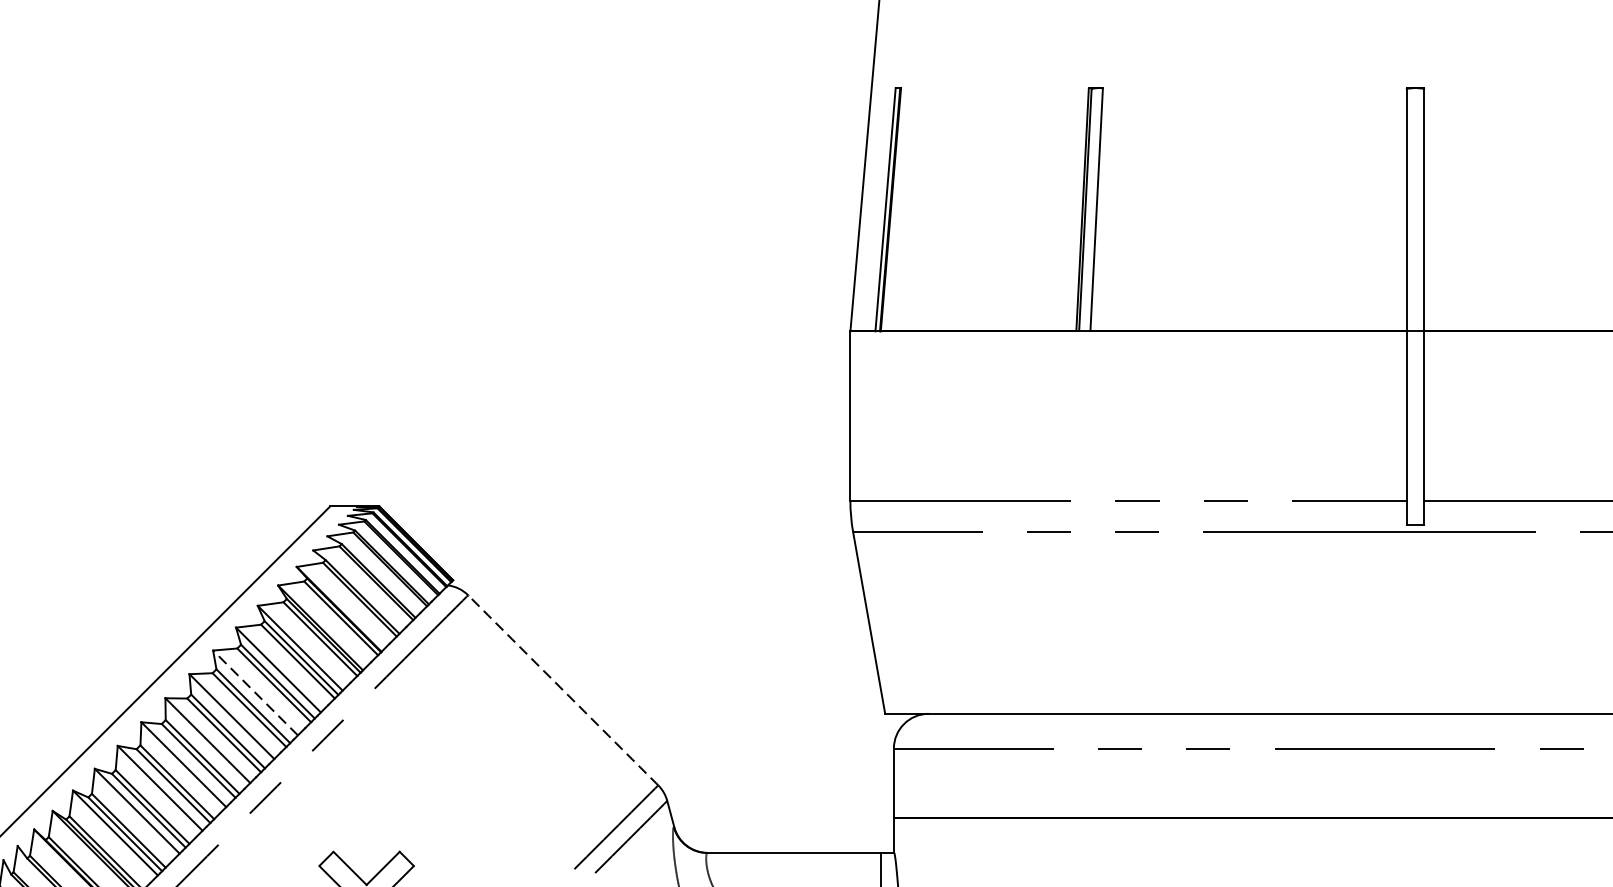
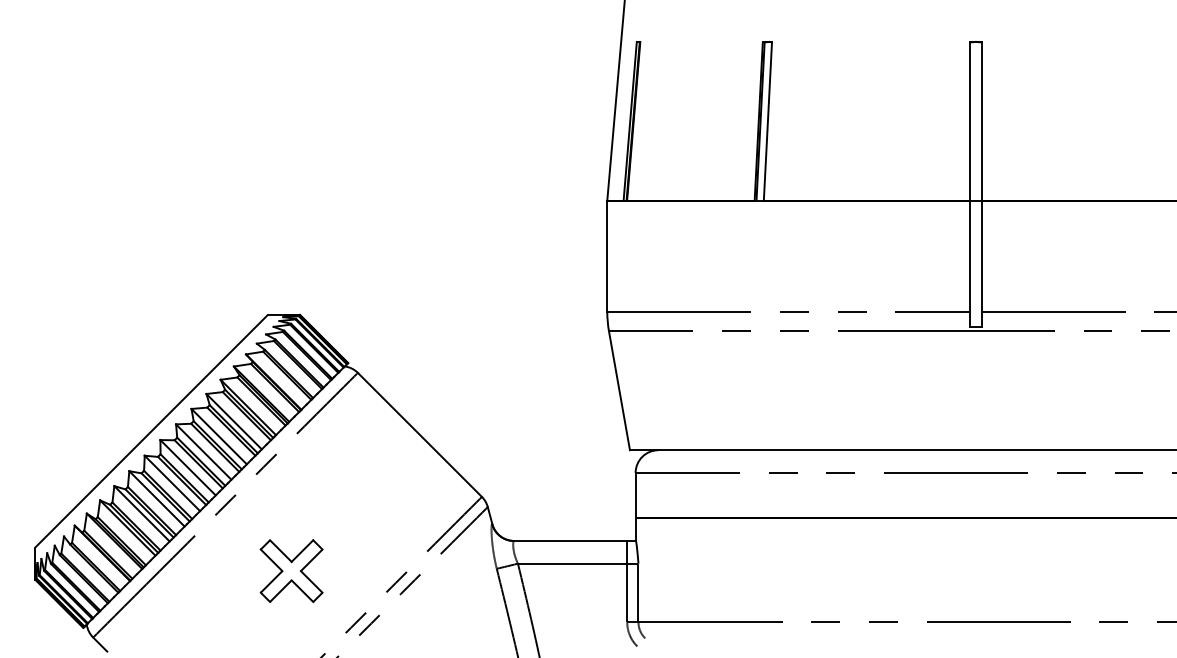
line: (562, 689) -> (419, 434), dashed -> solid
line: (254, 692) -> (218, 436), dashed -> solid

